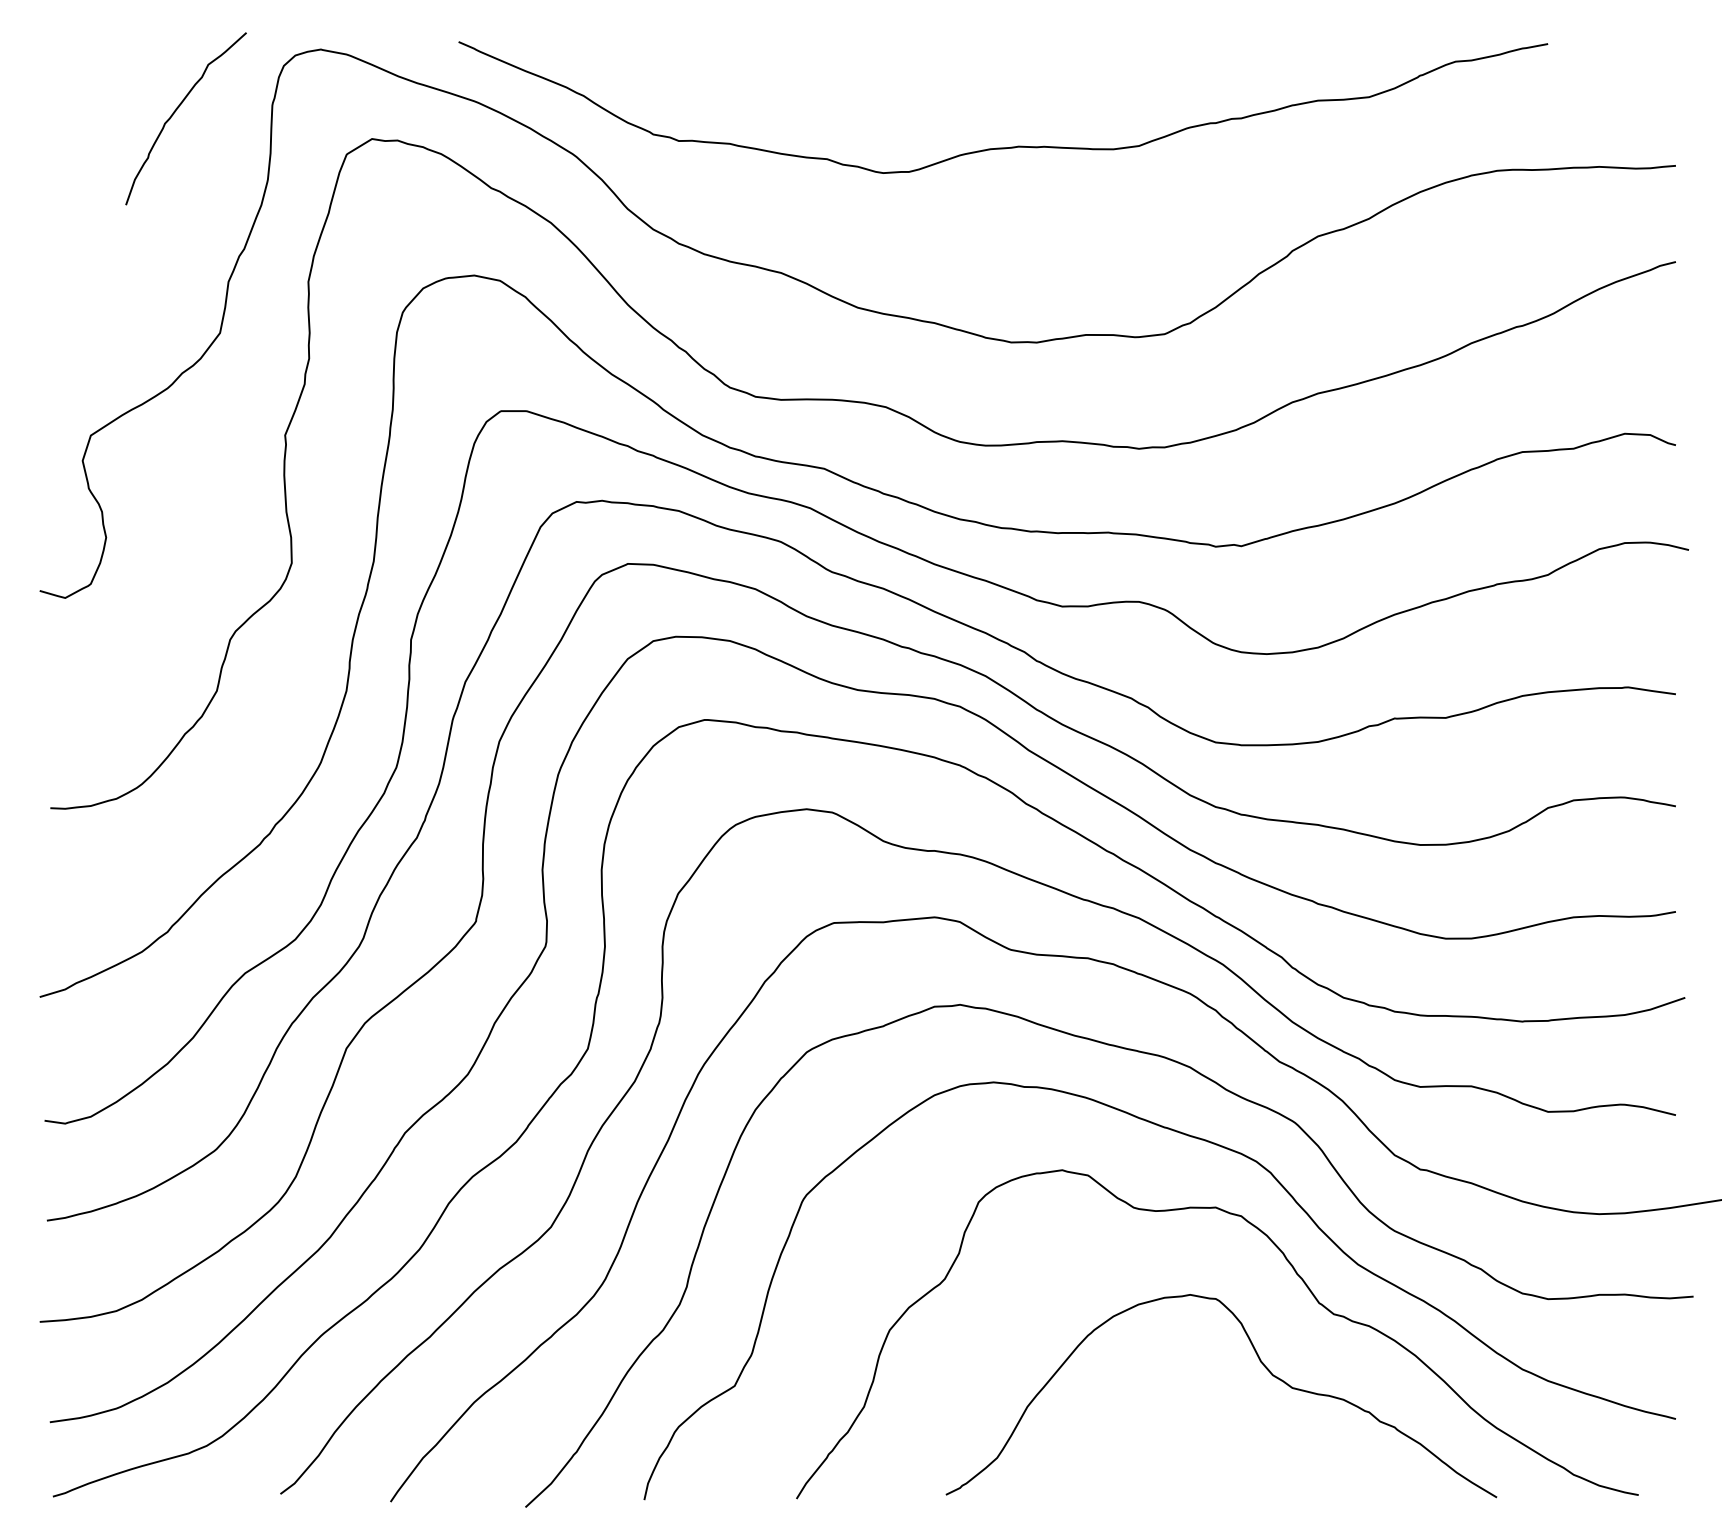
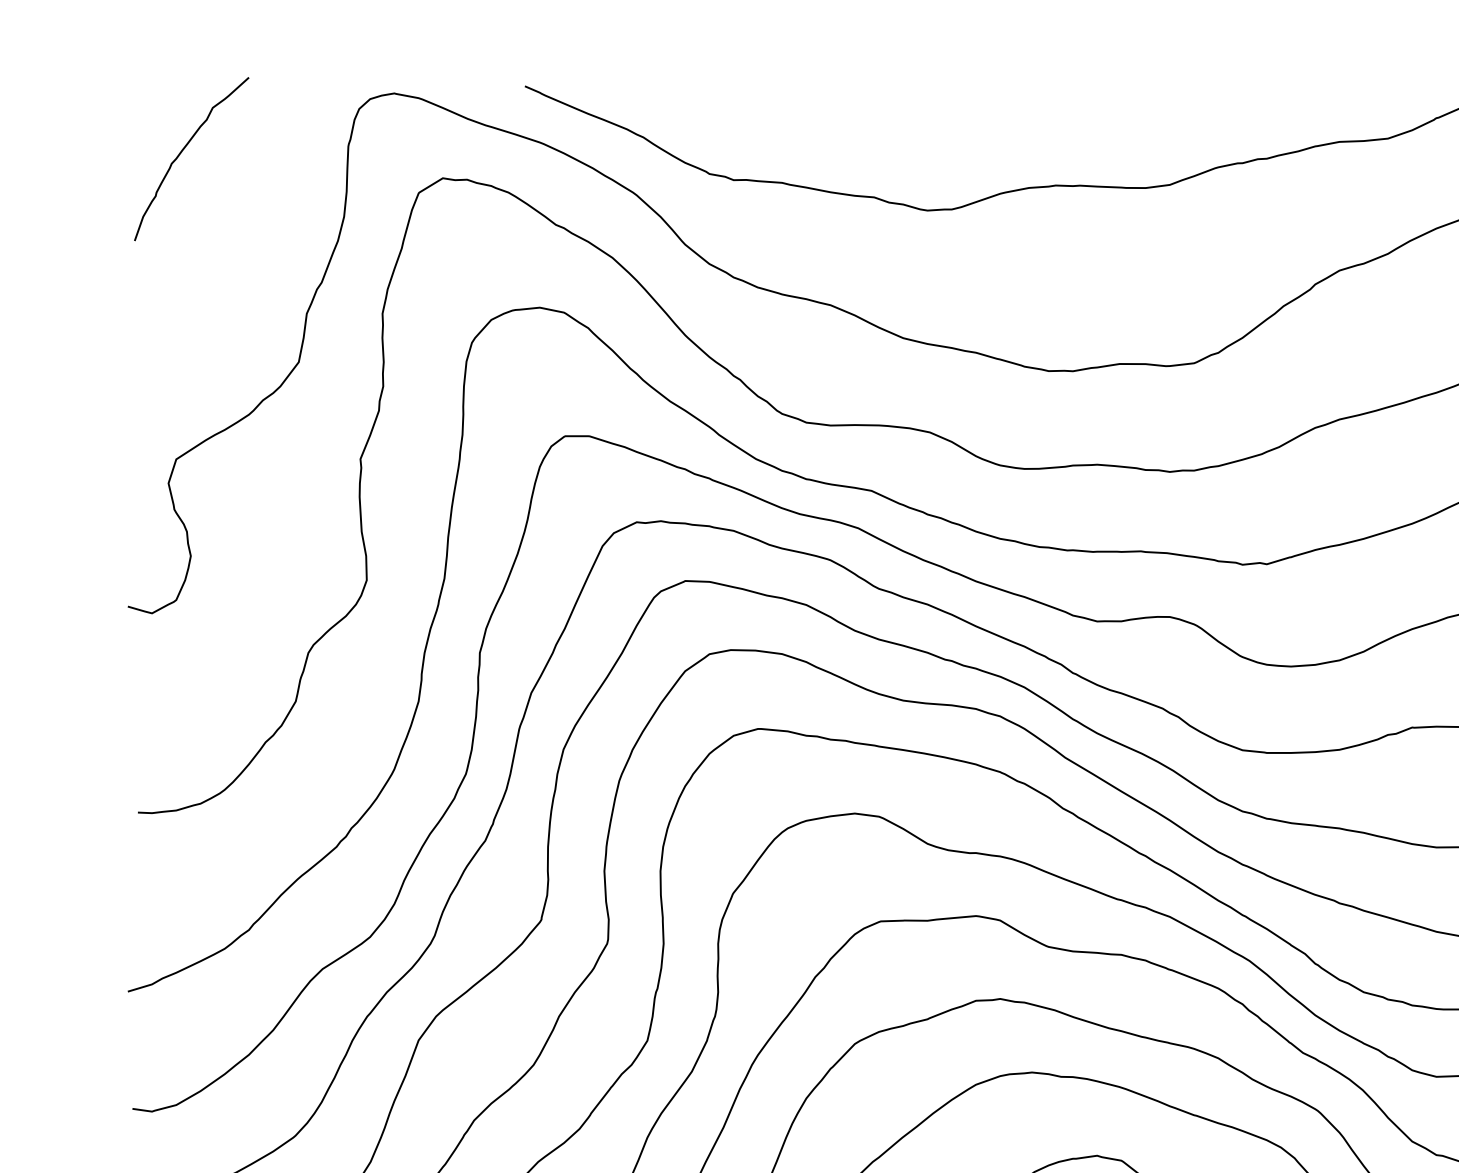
curve: (176, 111) -> (182, 152), moved

